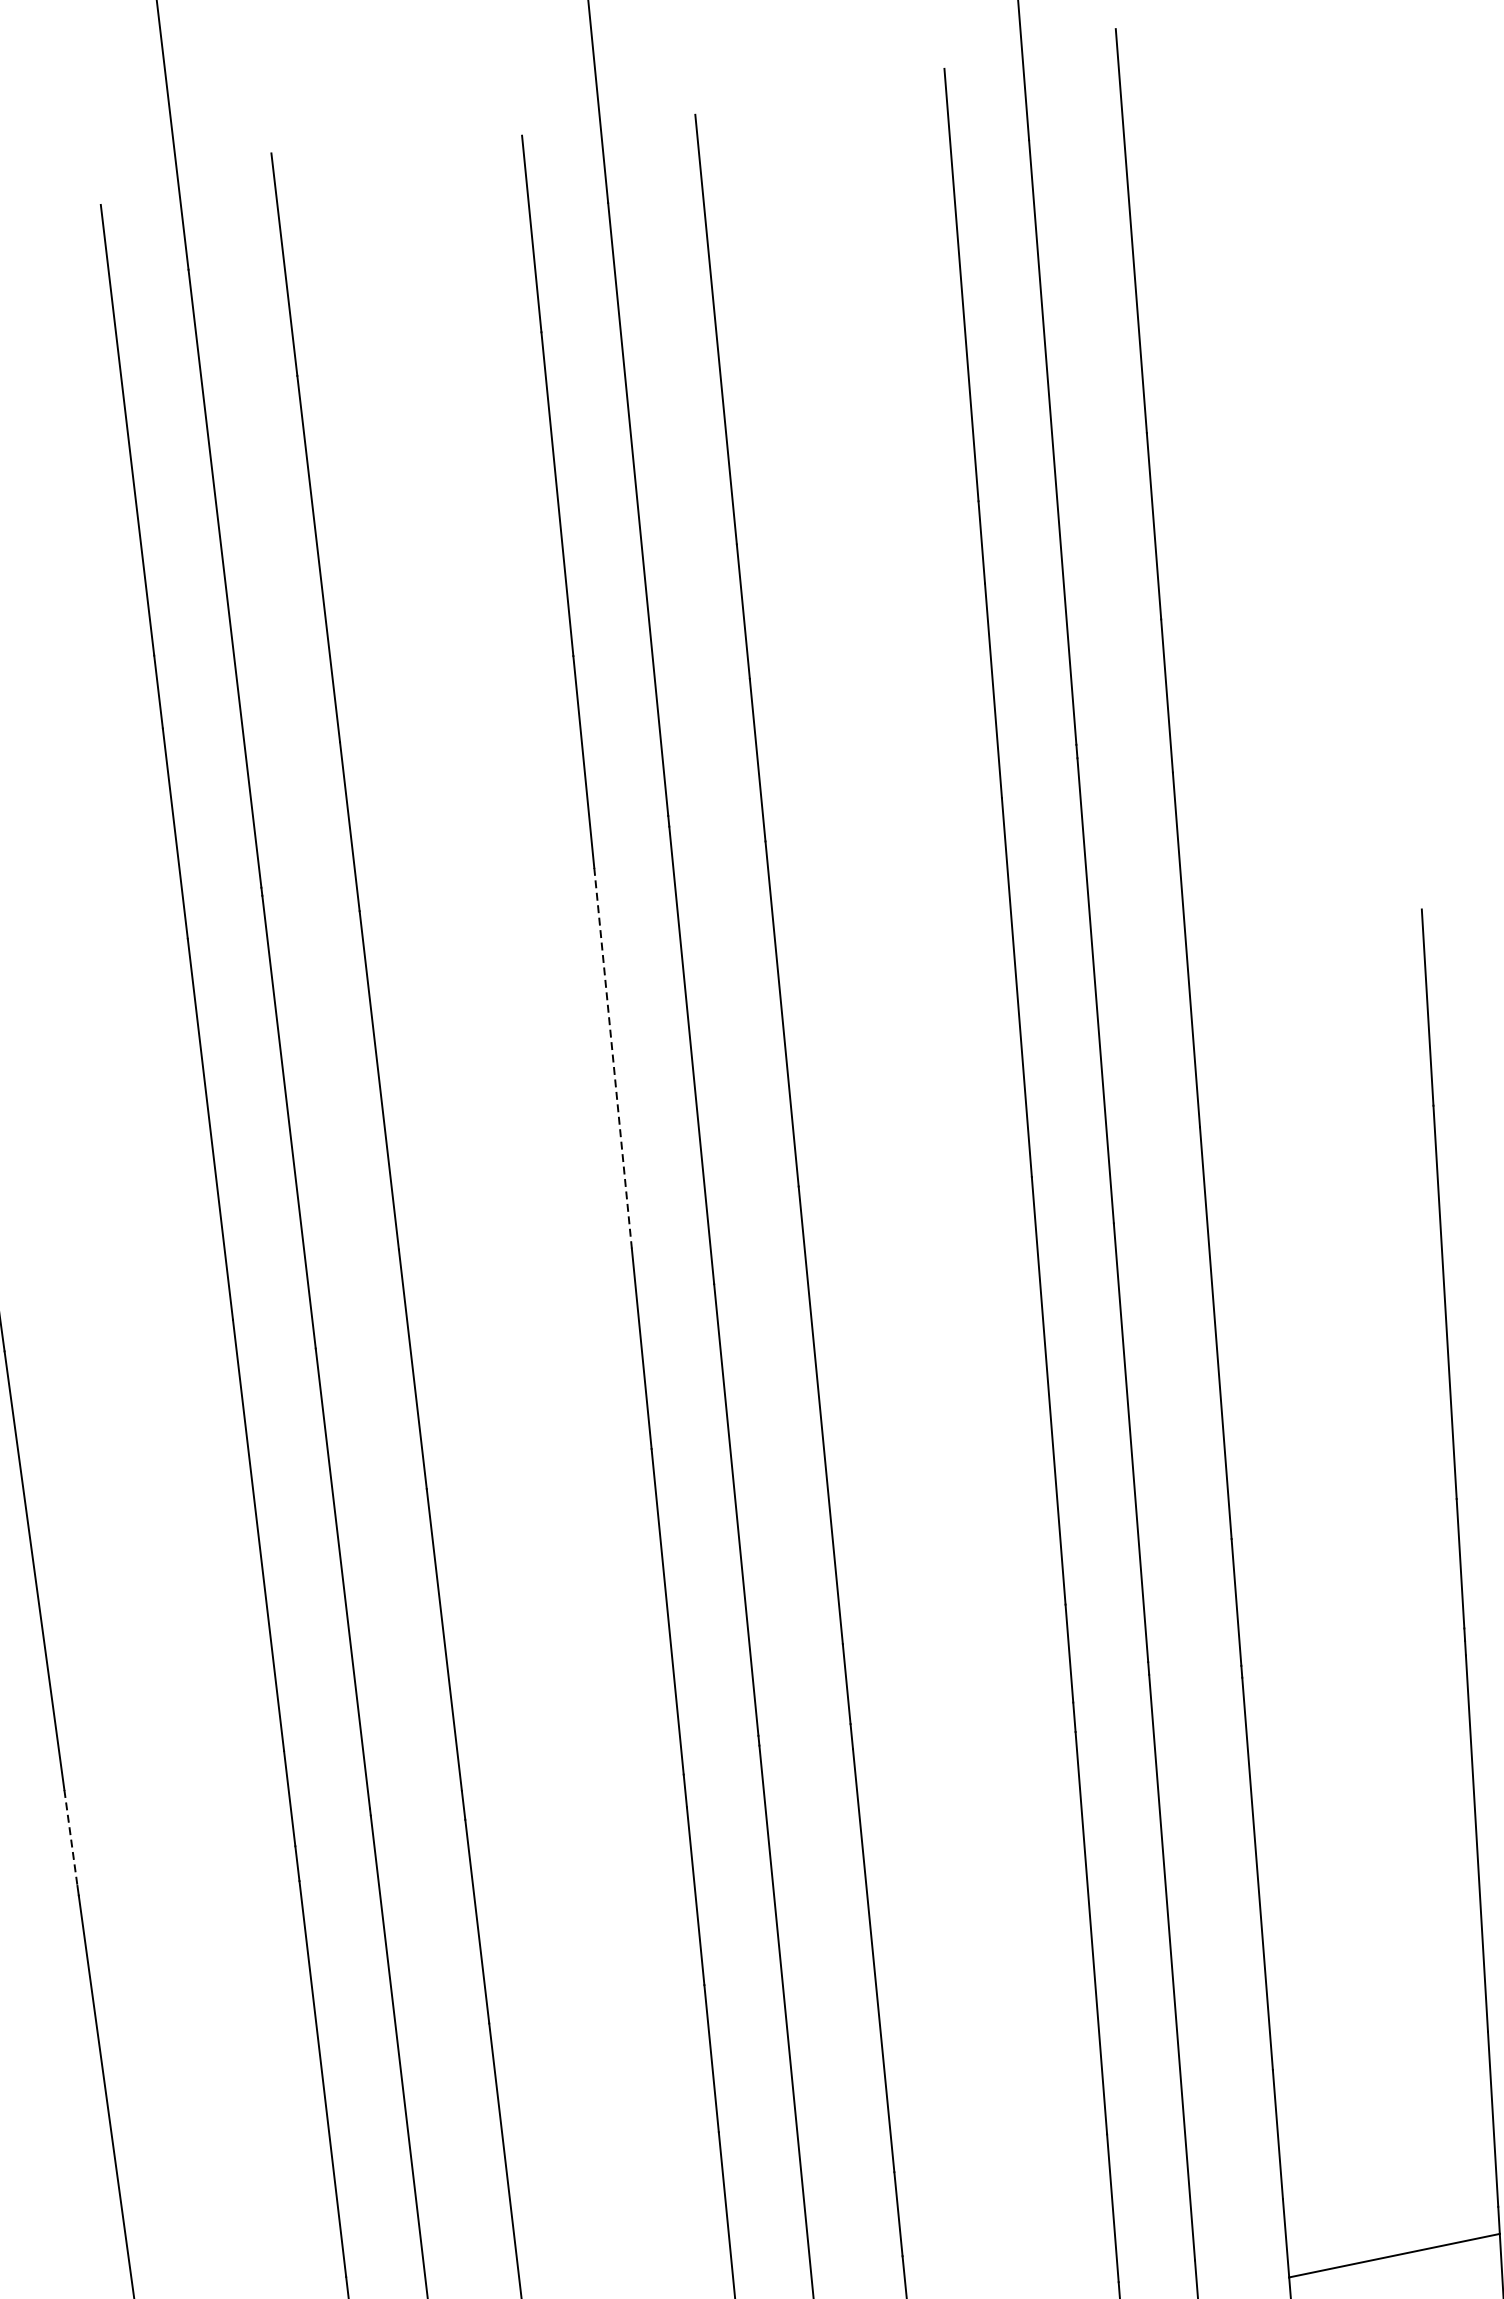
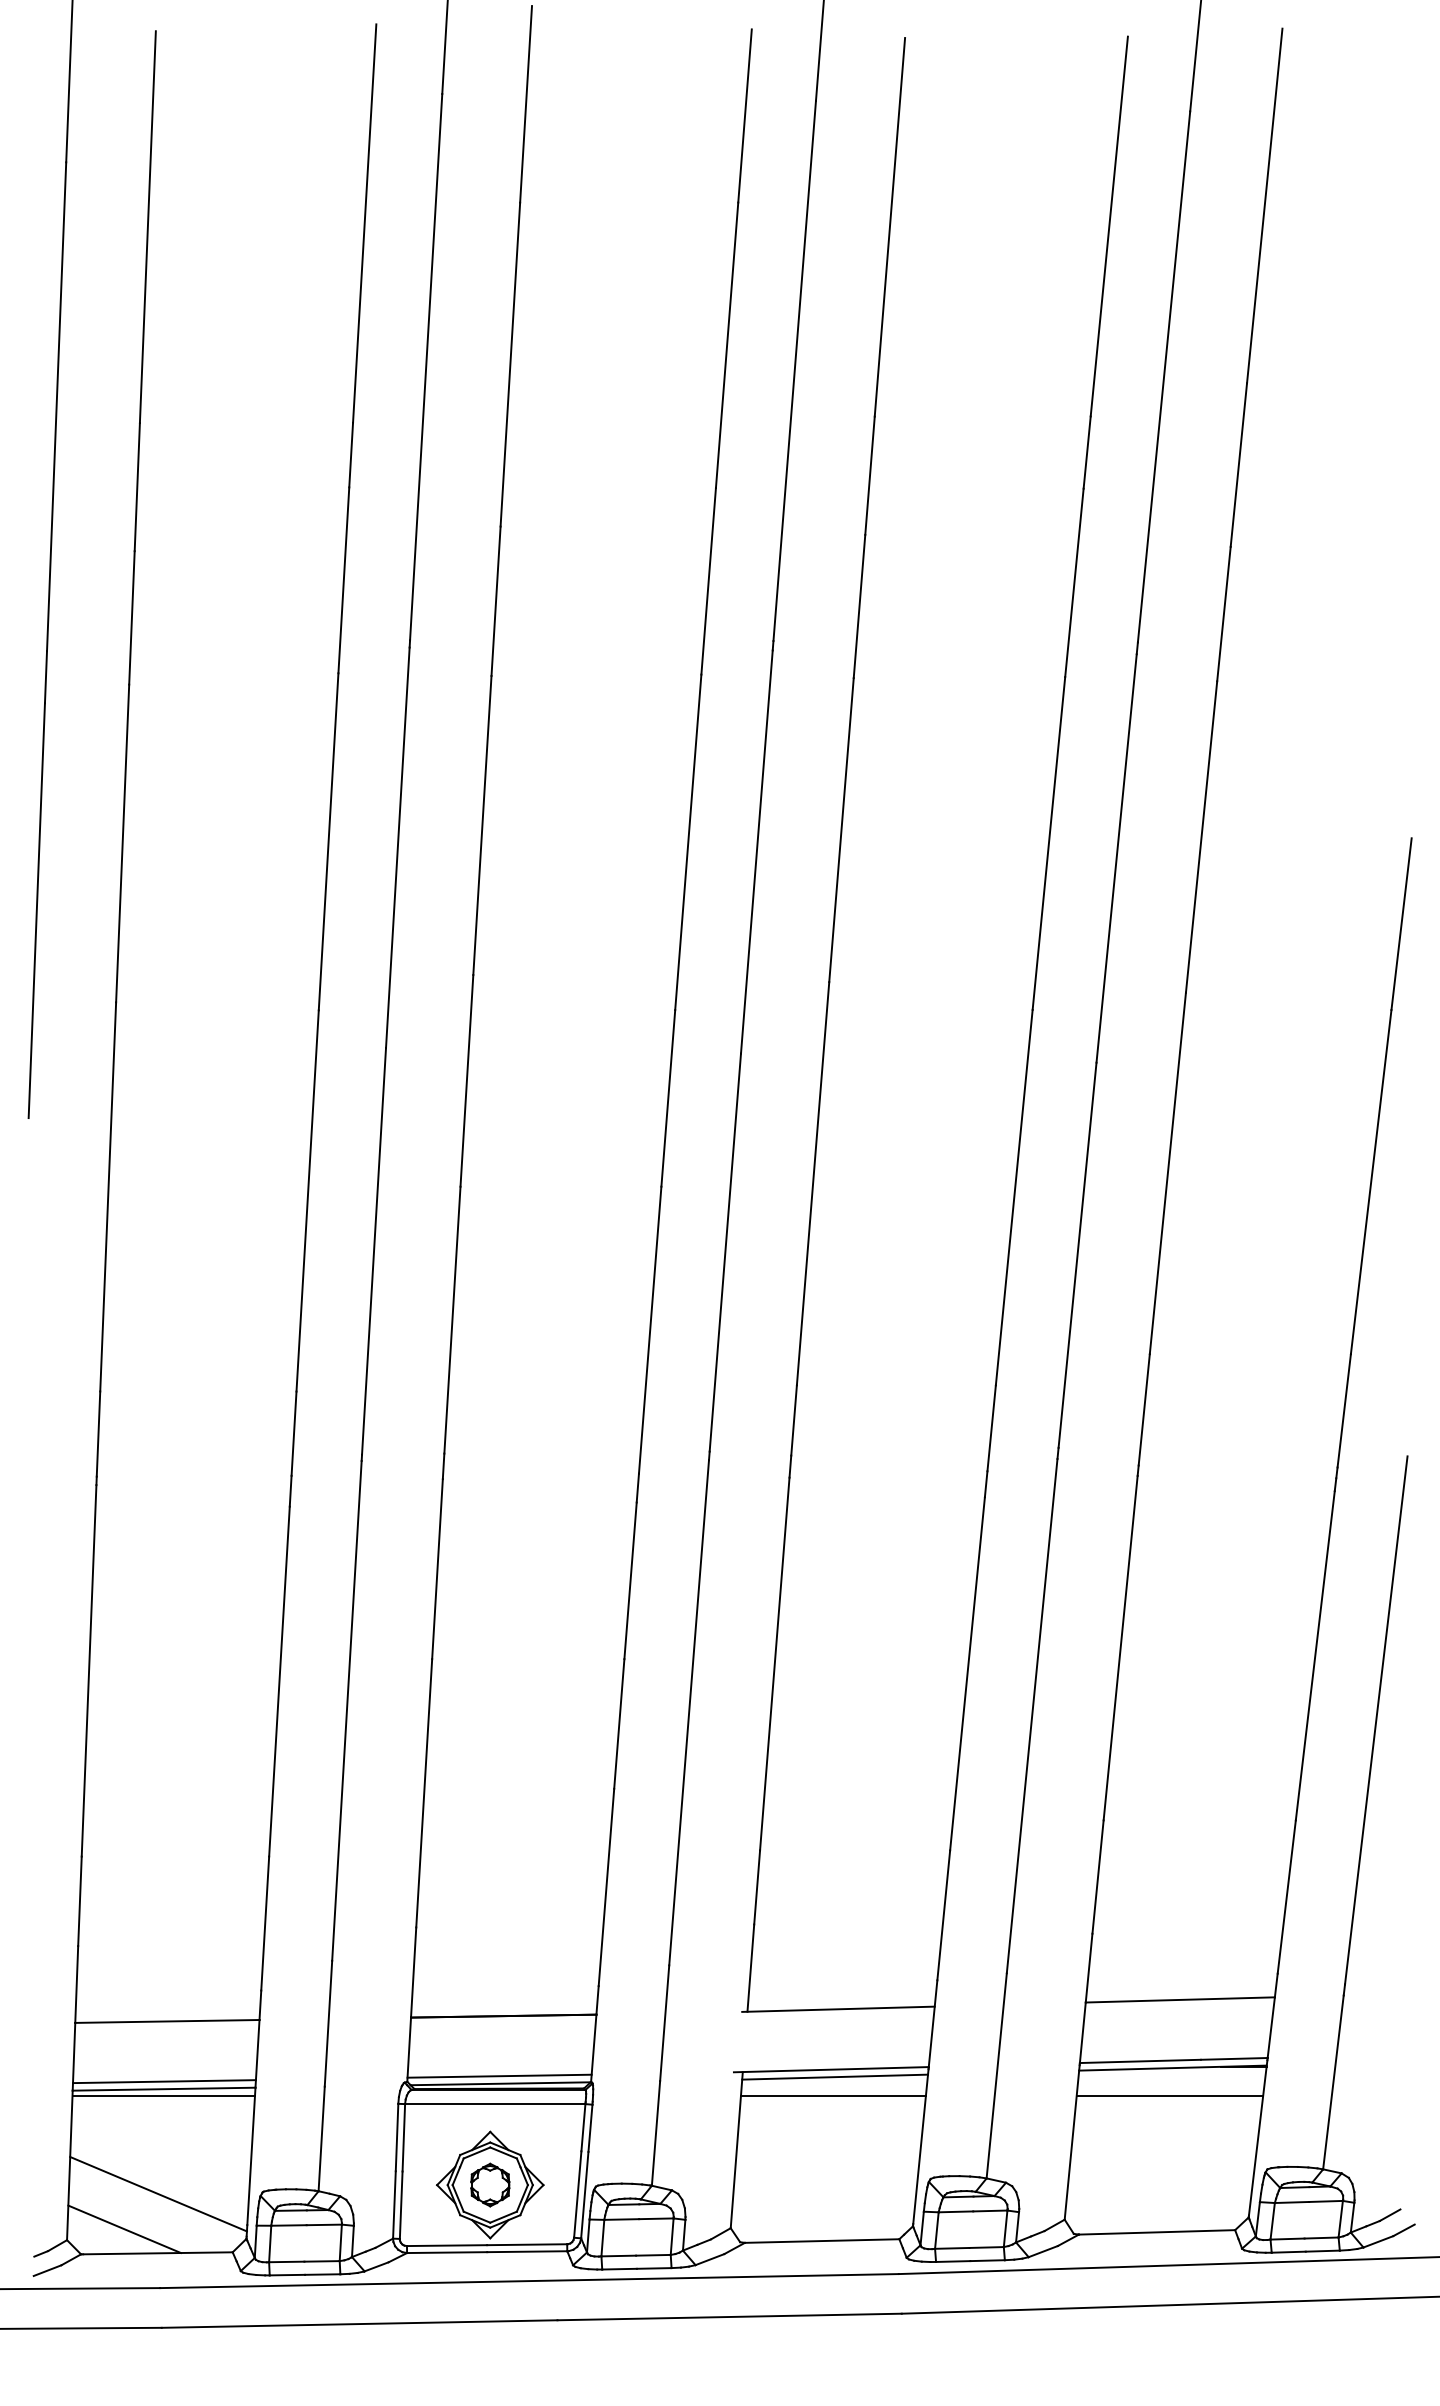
line: (613, 1058) -> (688, 842), dashed -> solid
line: (71, 1838) -> (98, 1434), dashed -> solid

